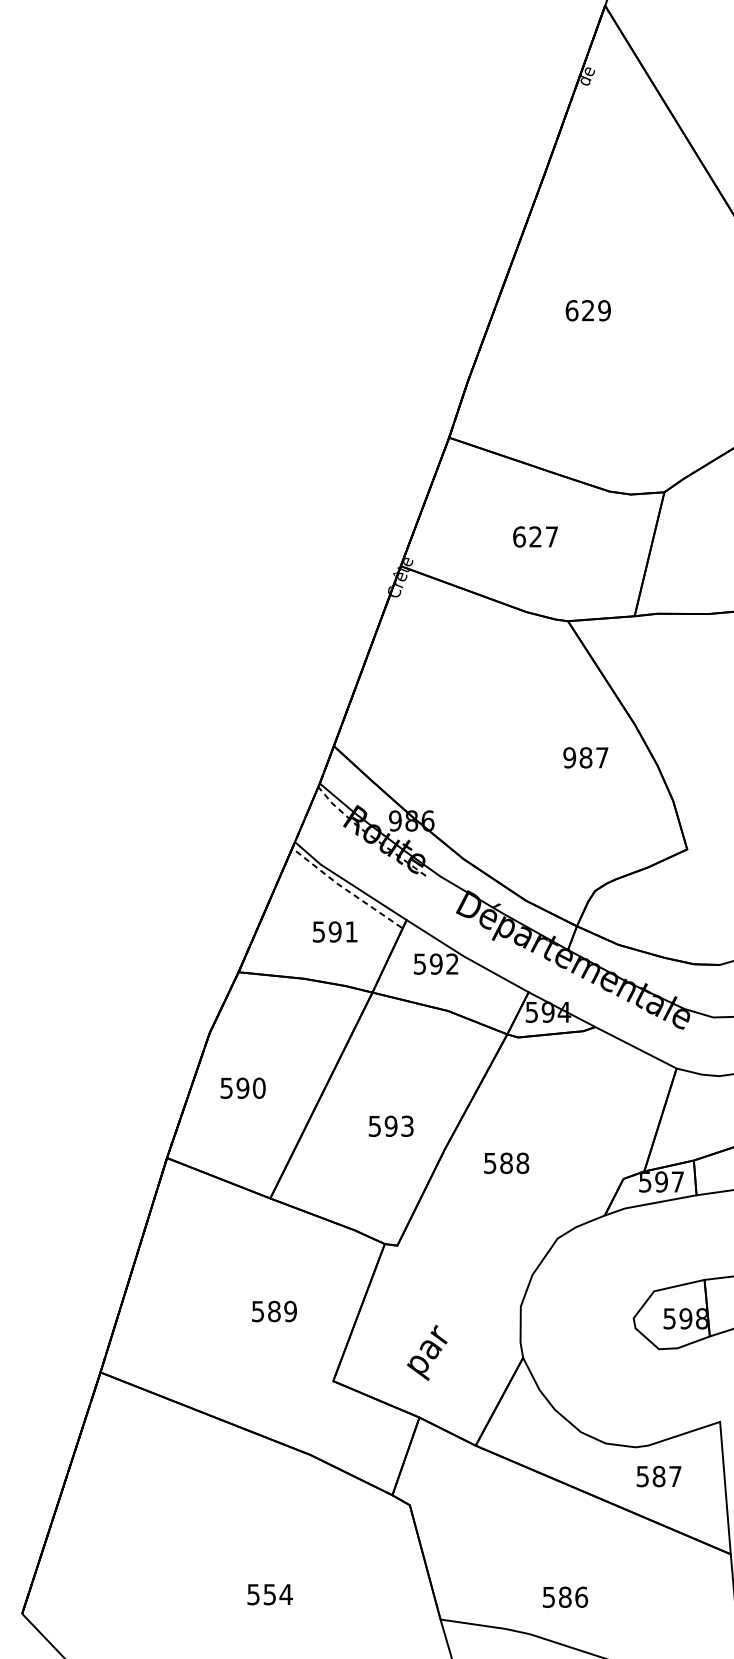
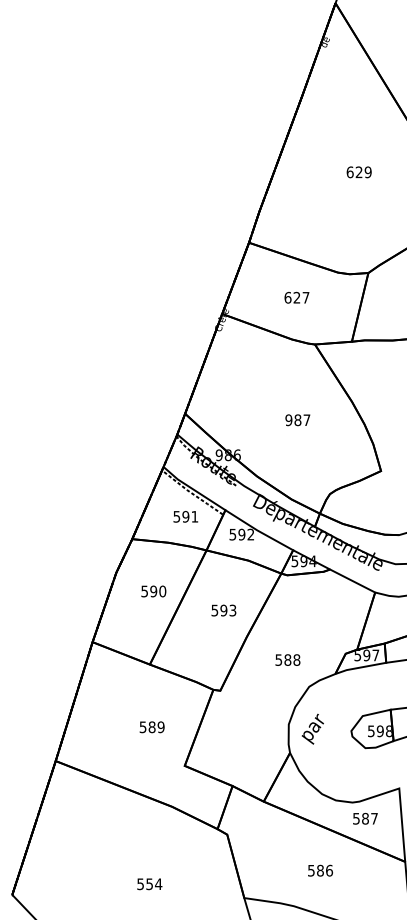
text: (587, 310) -> (358, 172), moved
text: (585, 758) -> (297, 420), moved
text: (242, 1088) -> (153, 591), moved
text: (390, 1126) -> (223, 610), moved
text: (505, 1162) -> (287, 659), moved
text: (426, 1351) -> (312, 728), moved
text: (565, 1596) -> (320, 870), moved

